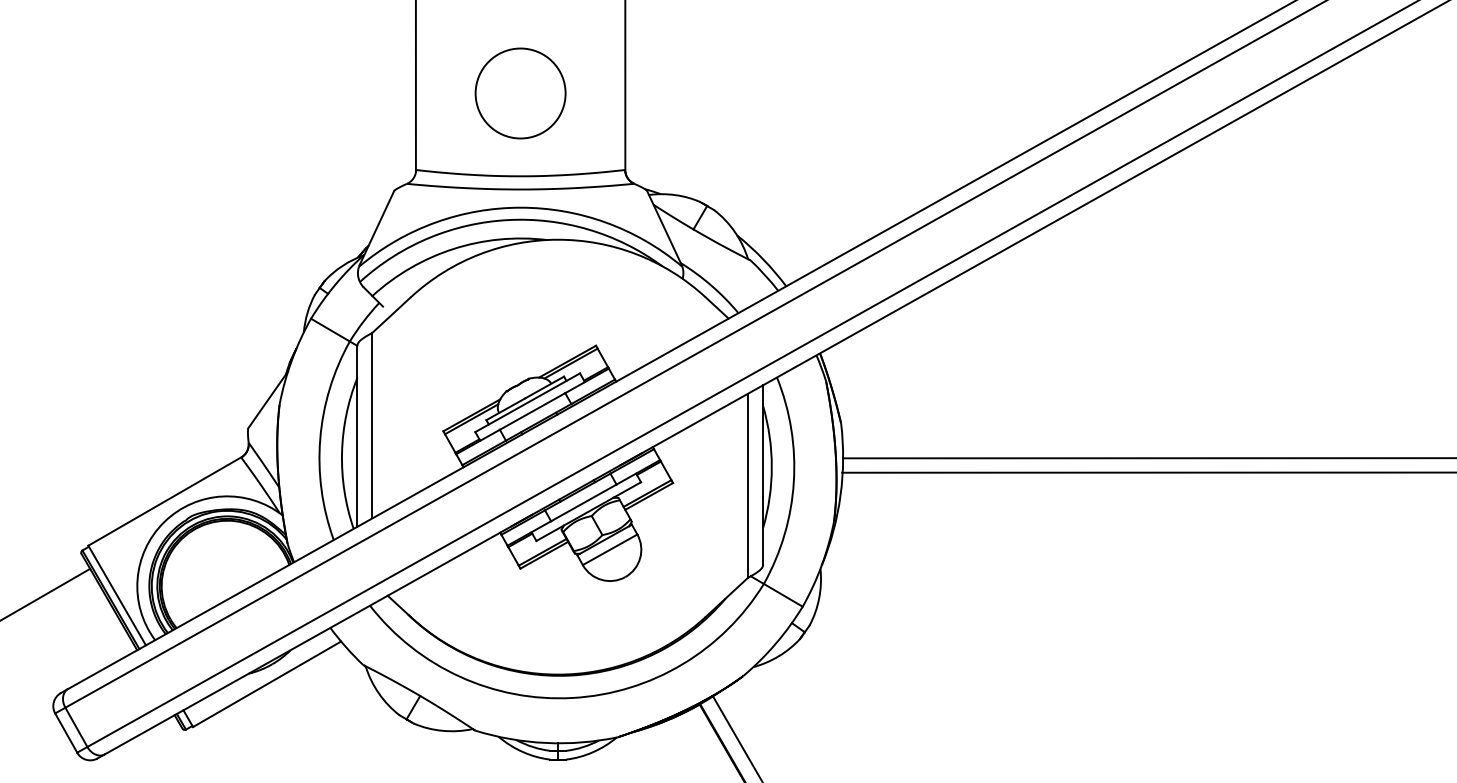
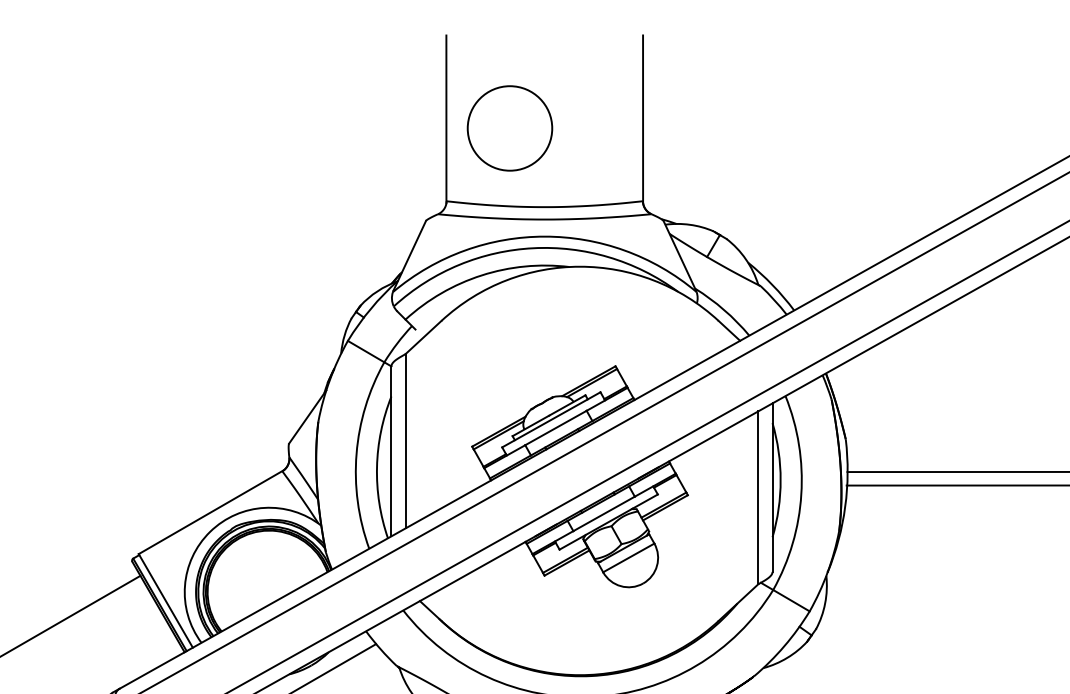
circle: (520, 93) -> (509, 128), moved

